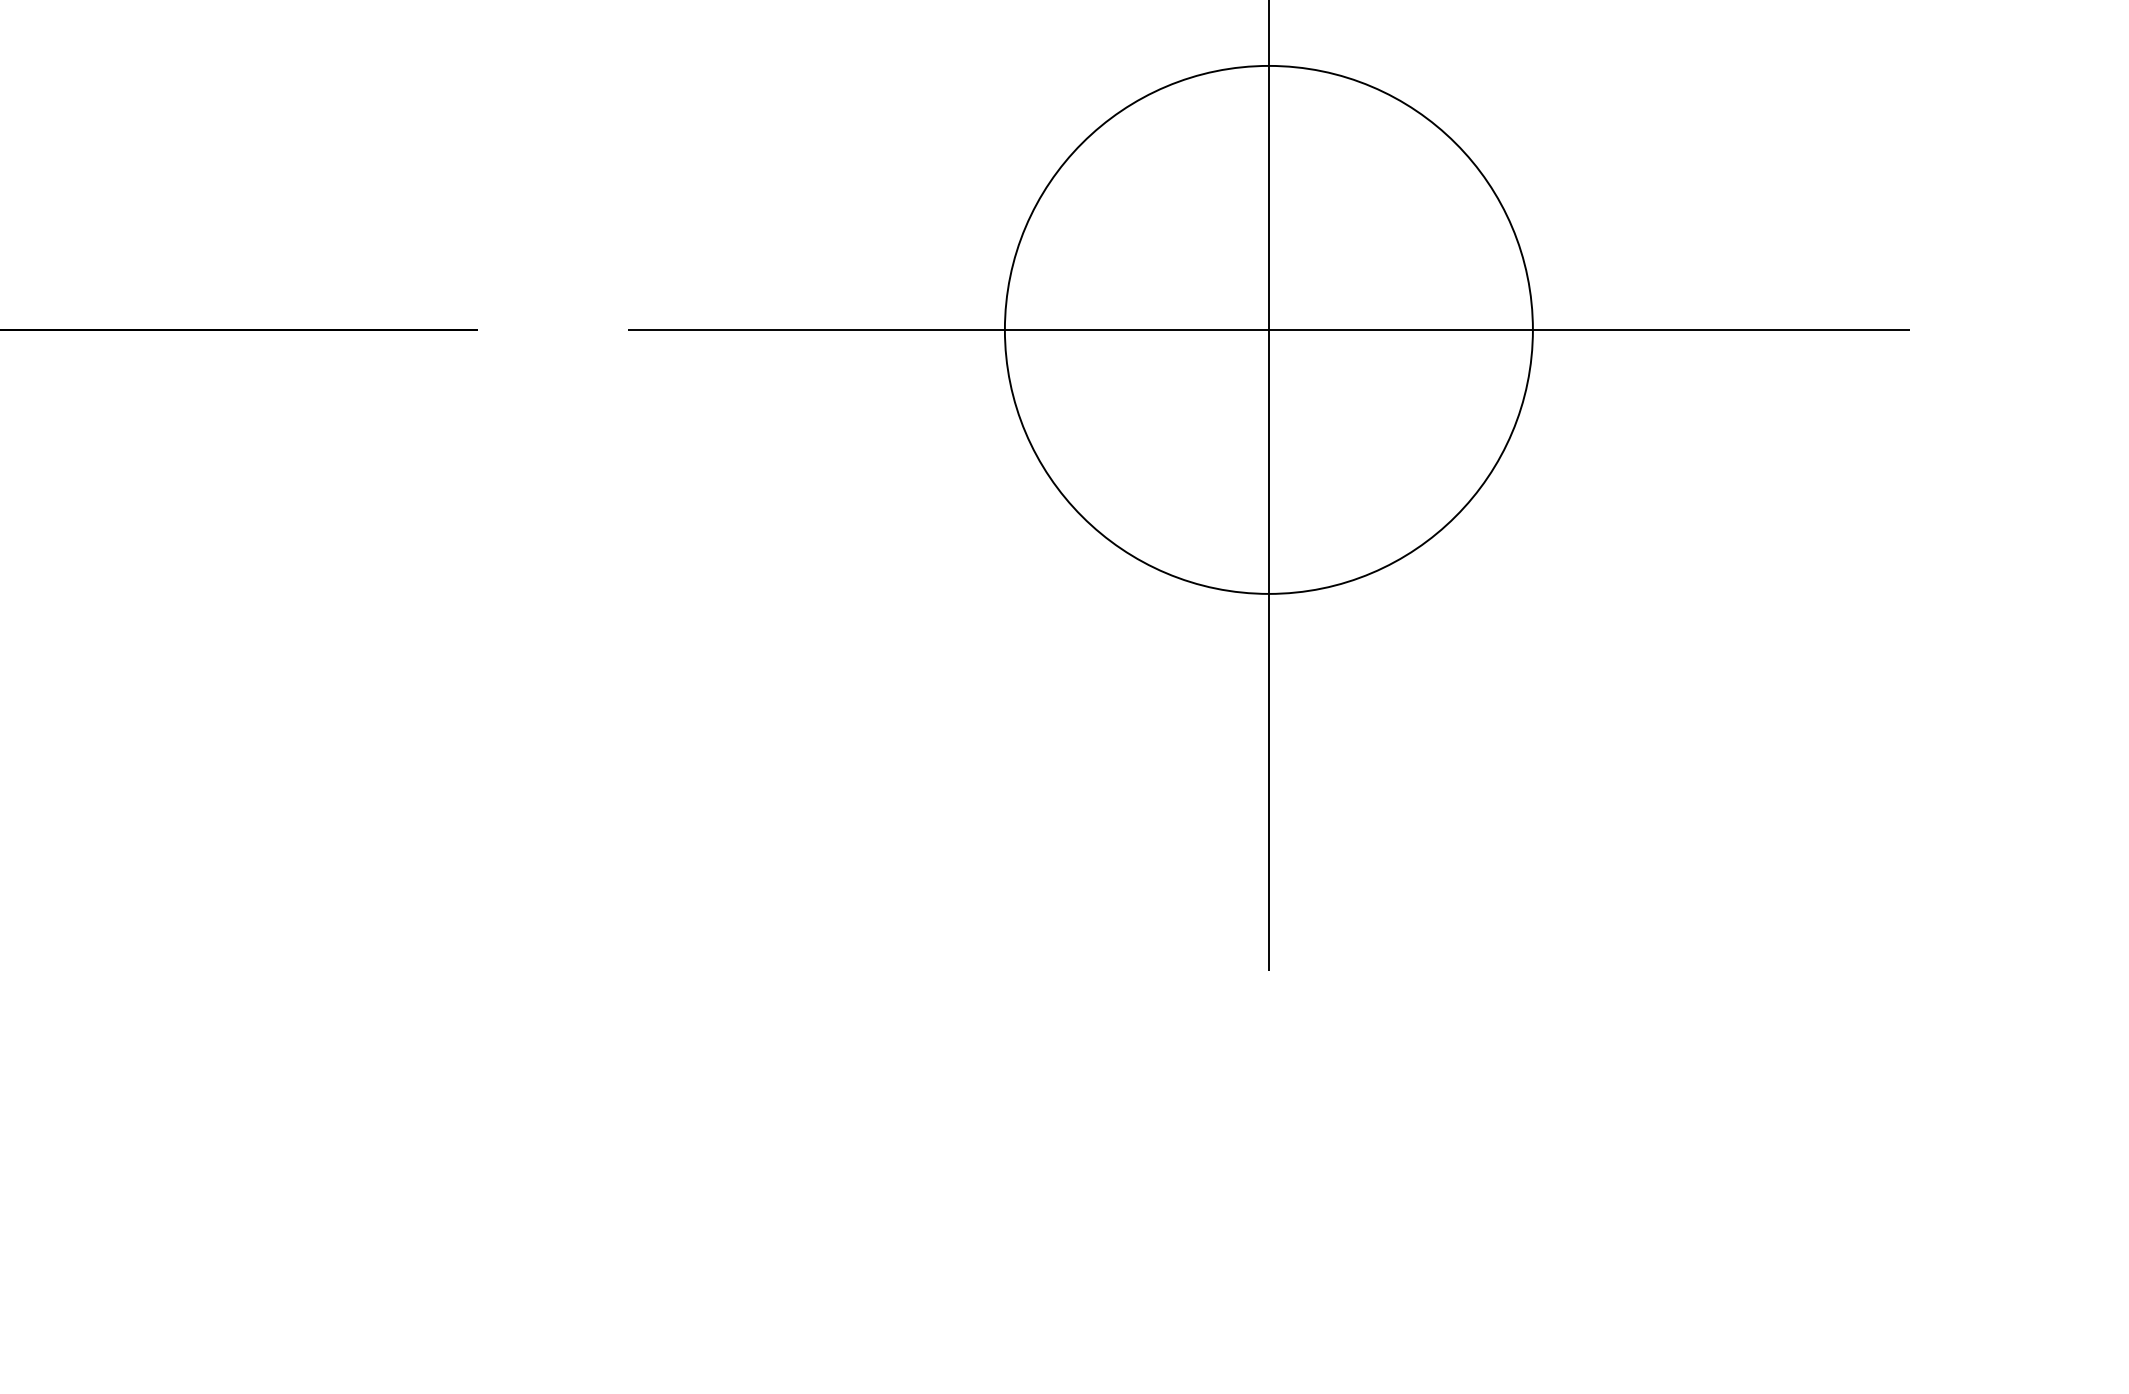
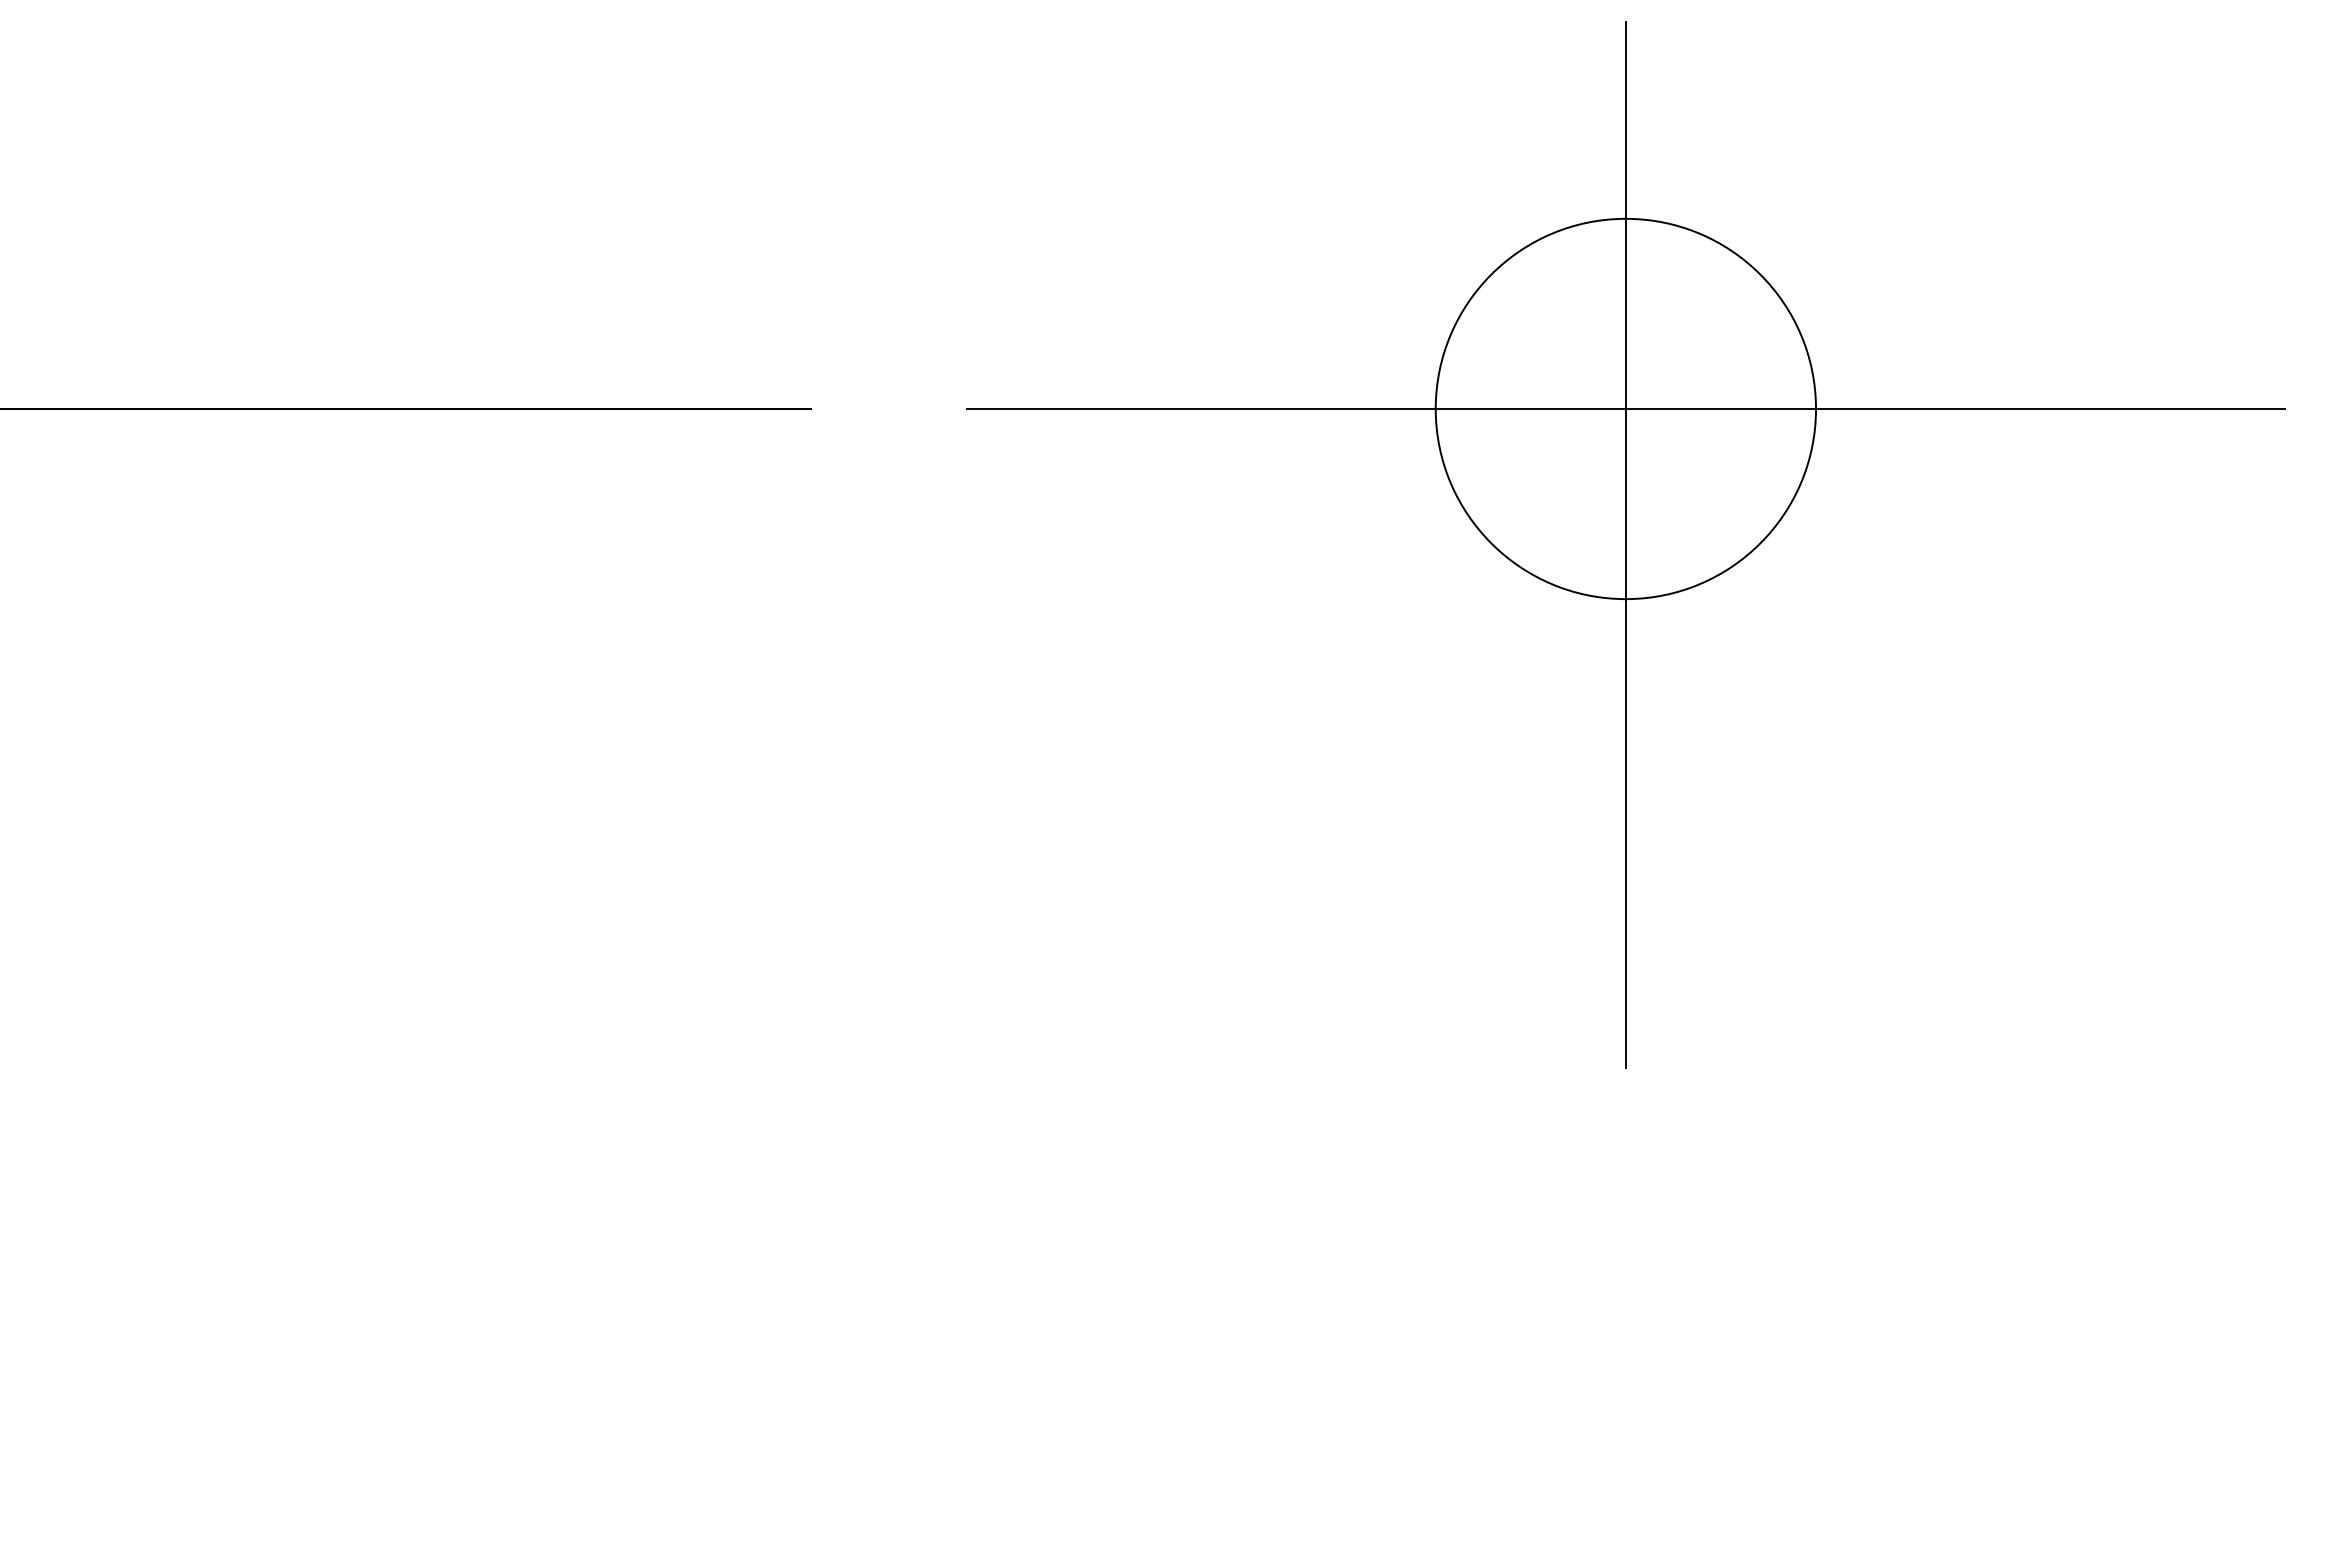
circle: (1268, 329) -> (1625, 408), size x0.7

